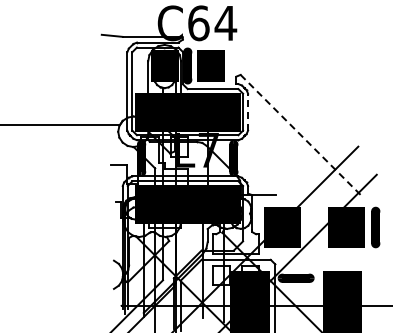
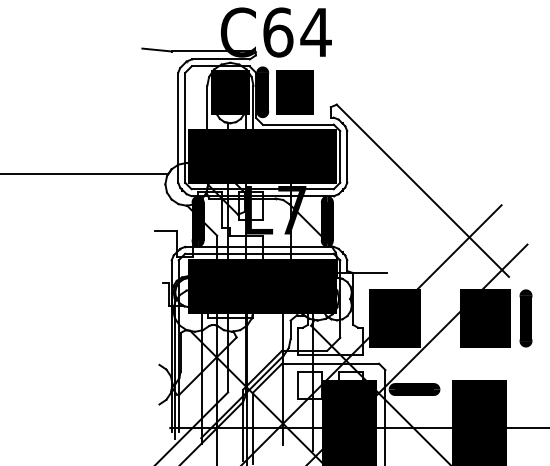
line: (248, 111) -> (347, 155), dashed -> solid
line: (302, 136) -> (423, 190), dashed -> solid

